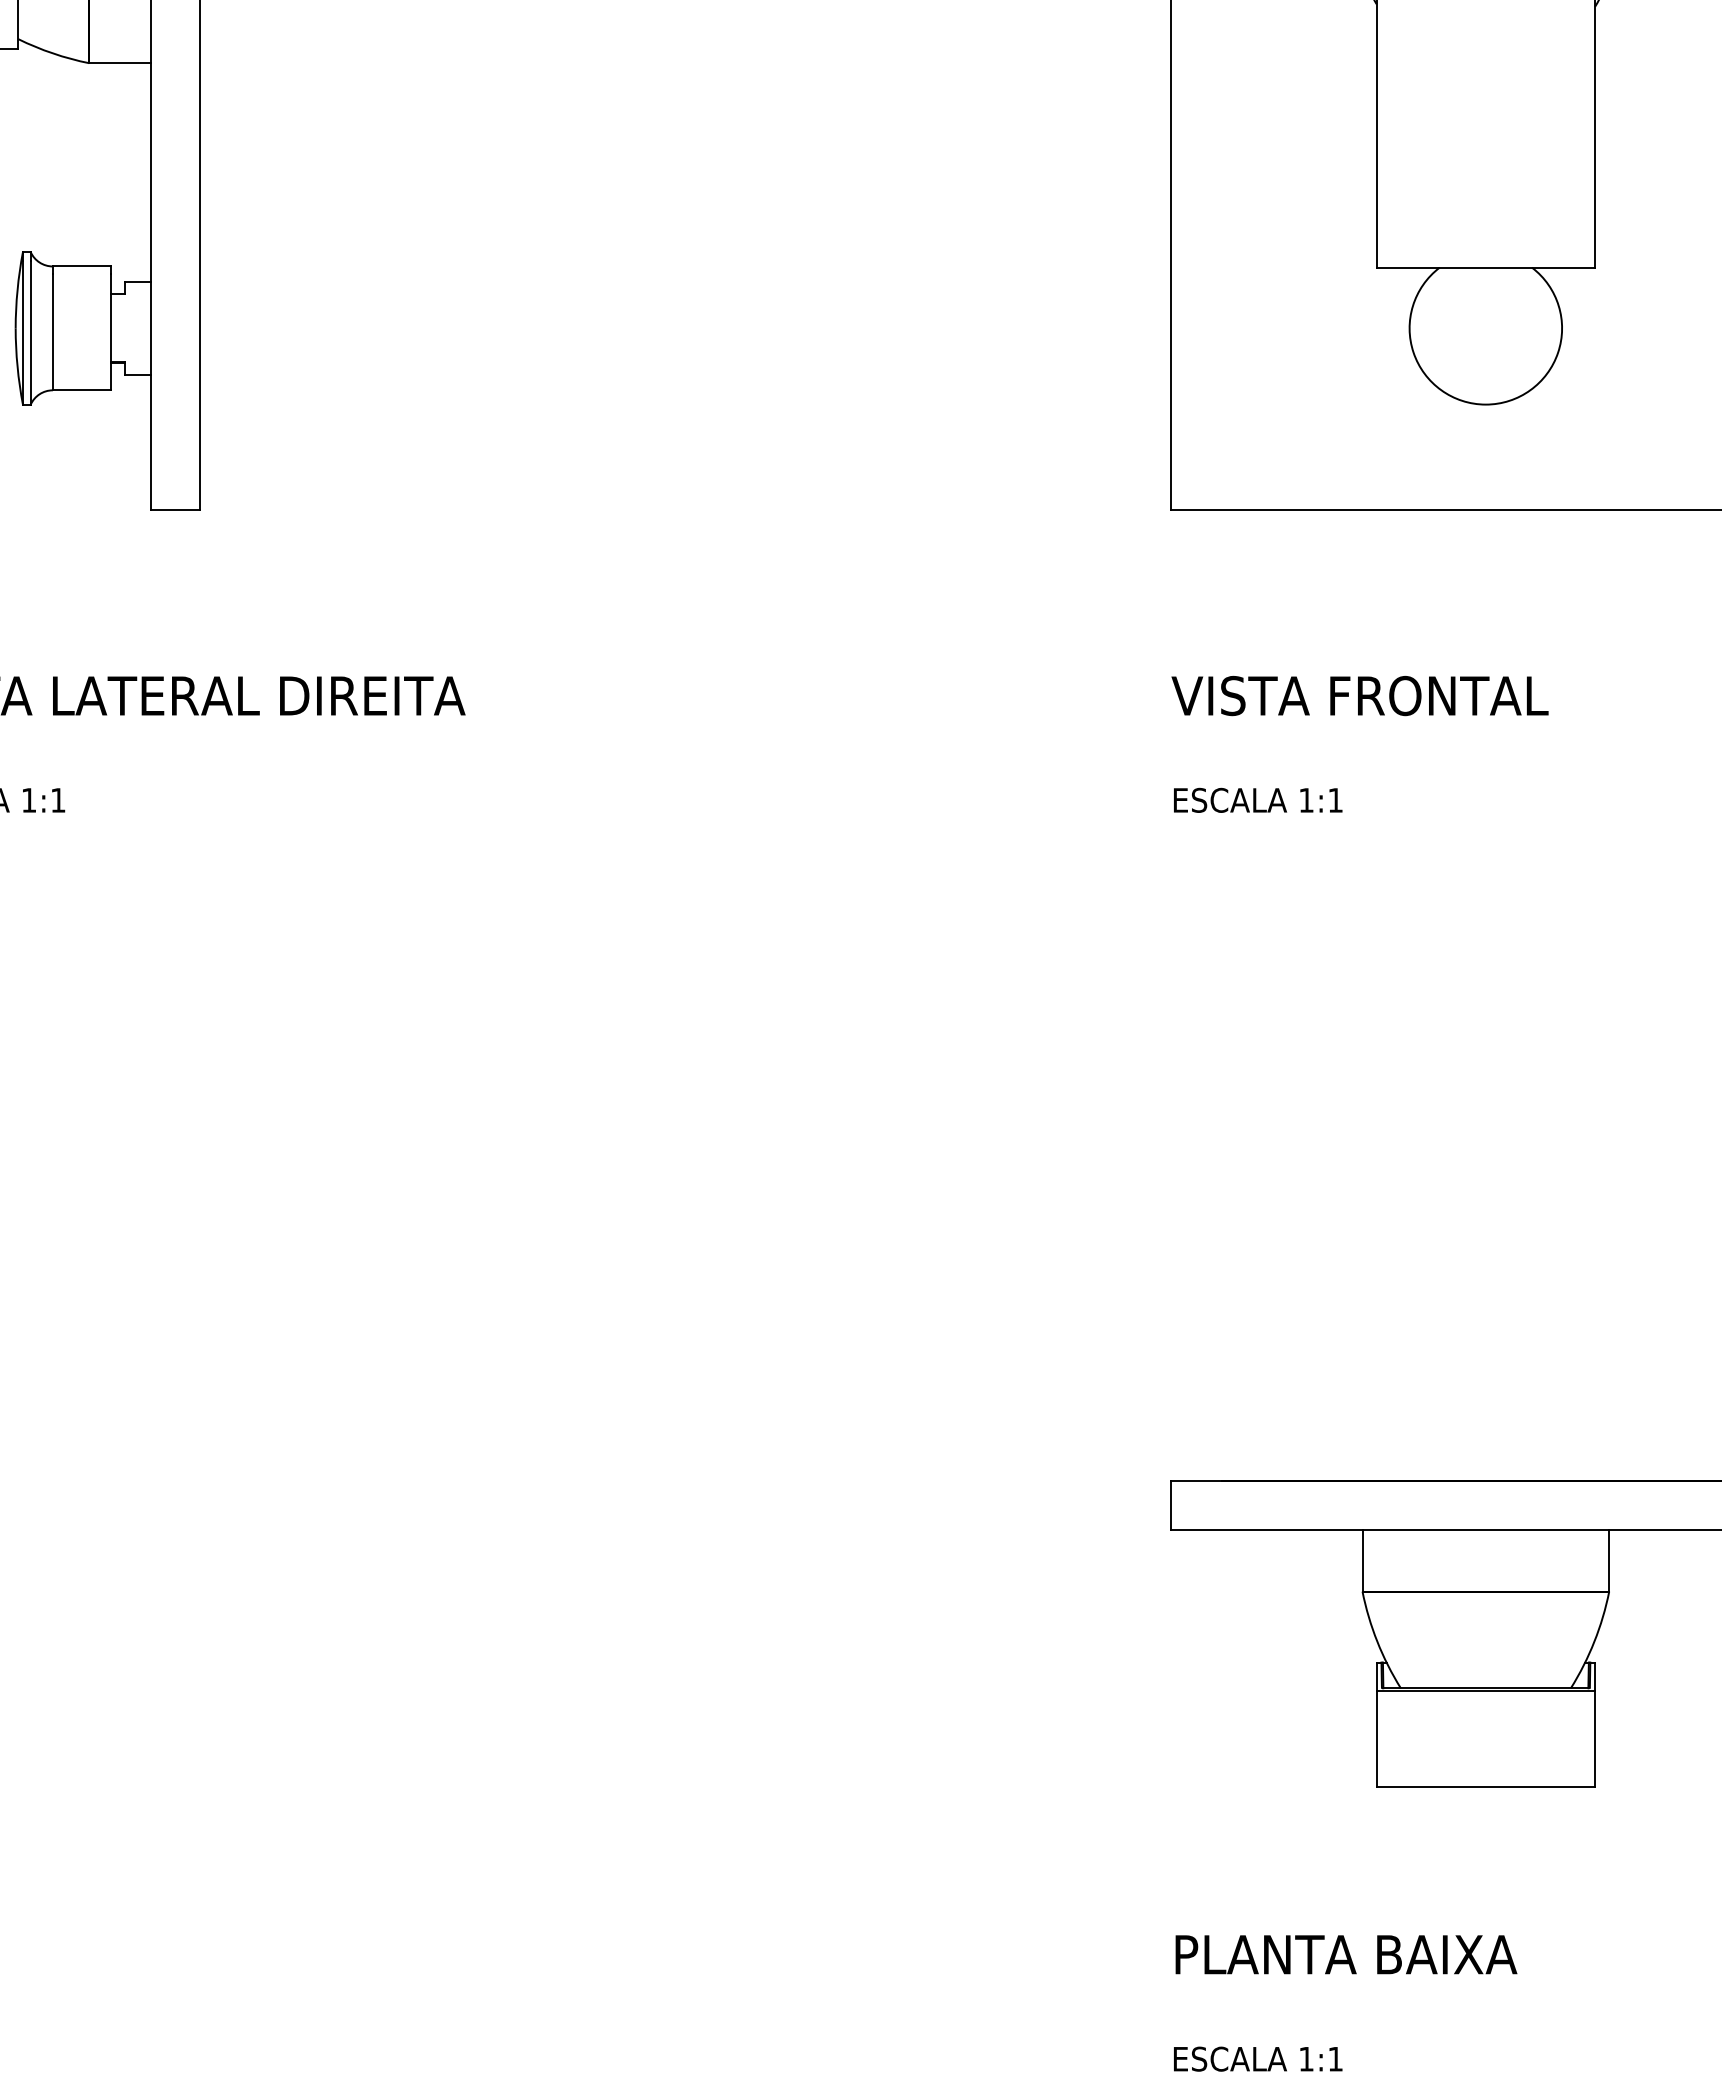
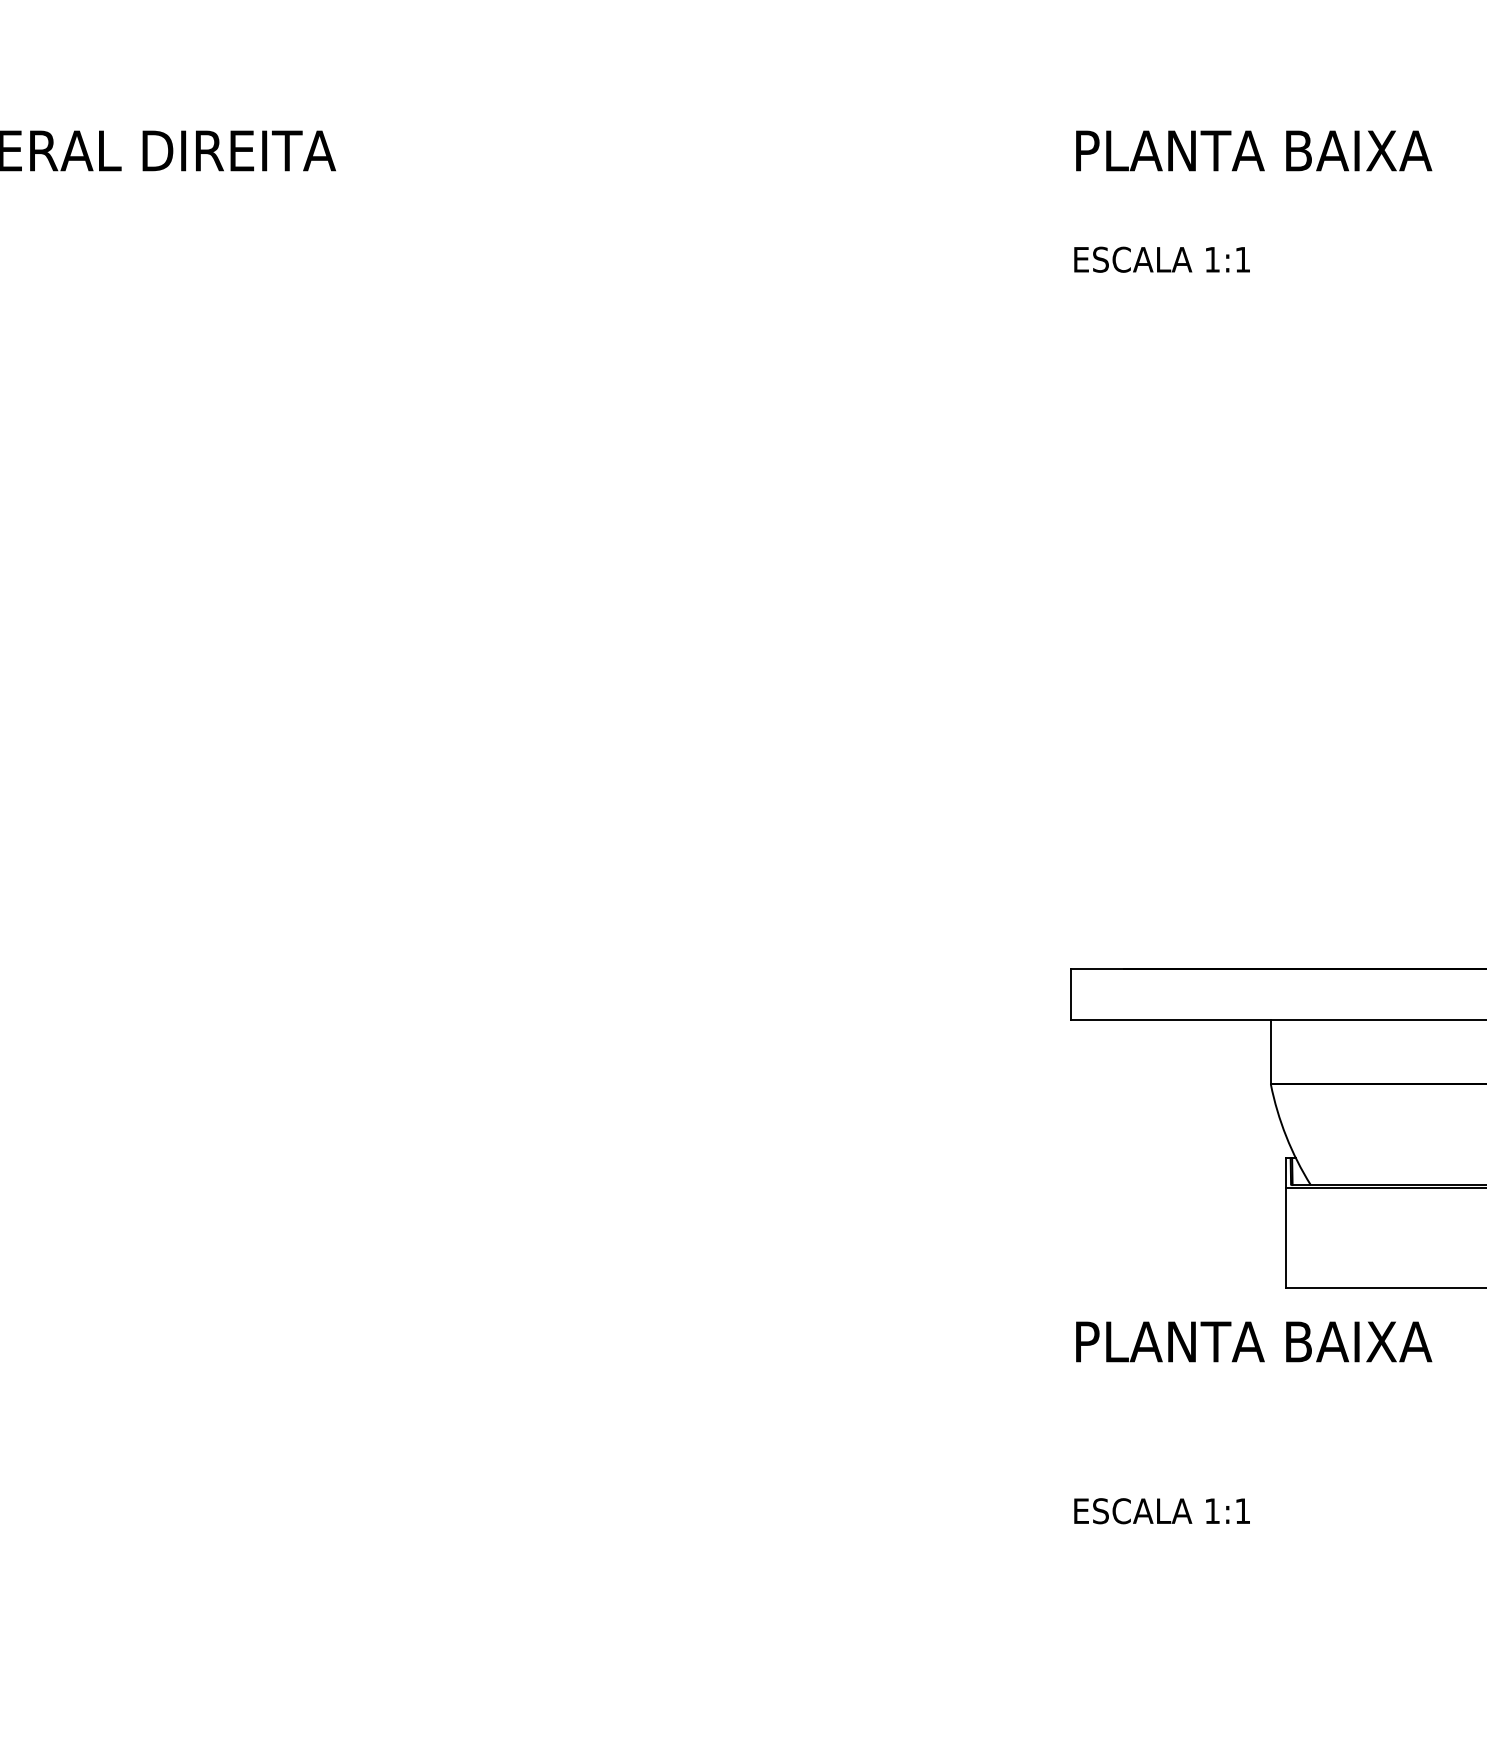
text: (1359, 695) -> (1267, 150), VISTA FRONTAL -> PLANTA BAIXA
text: (1346, 1954) -> (1254, 1341), moved
text: (1258, 2058) -> (1162, 1510), moved

